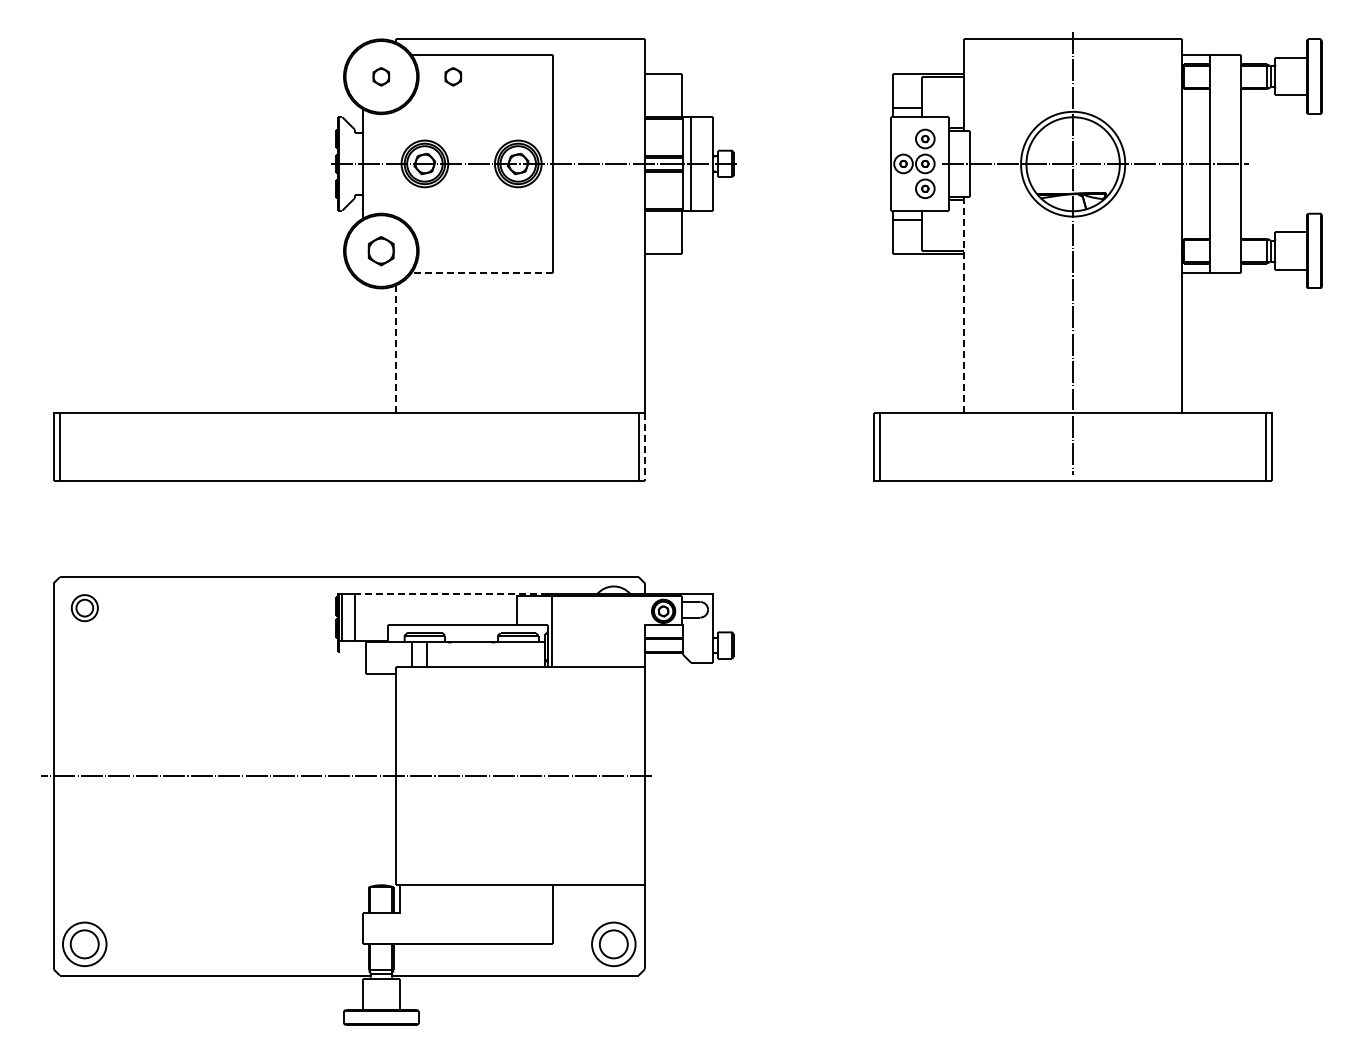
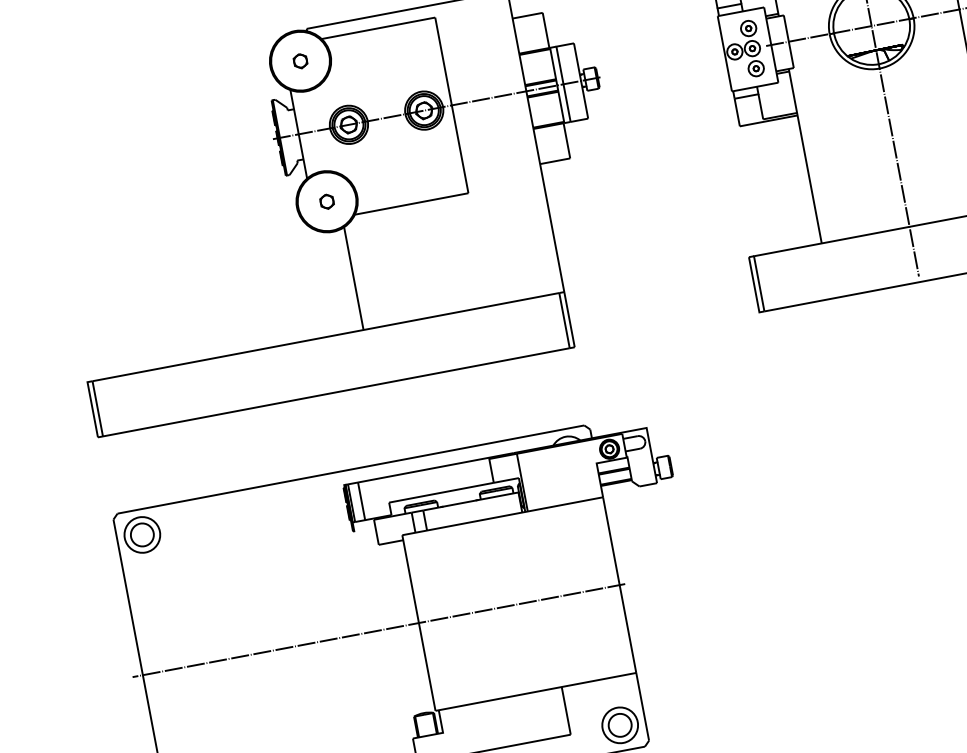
part: (453, 76) -> (358, 49), removed
part: (381, 250) -> (327, 201), size x0.62
line: (481, 272) -> (411, 203), dashed -> solid
line: (964, 304) -> (805, 155), dashed -> solid
line: (395, 349) -> (353, 278), dashed -> solid
line: (644, 447) -> (569, 320), dashed -> solid
line: (450, 594) -> (435, 468), dashed -> solid
part: (84, 607) -> (142, 534), size x1.67

